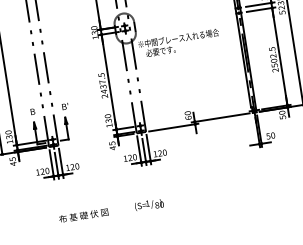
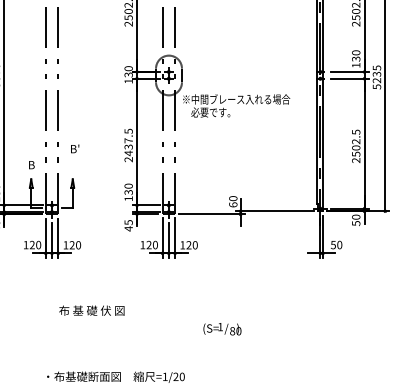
text: (65, 106) -> (75, 148), moved
text: (149, 205) -> (222, 329), moved
text: (83, 215) -> (91, 310), moved

